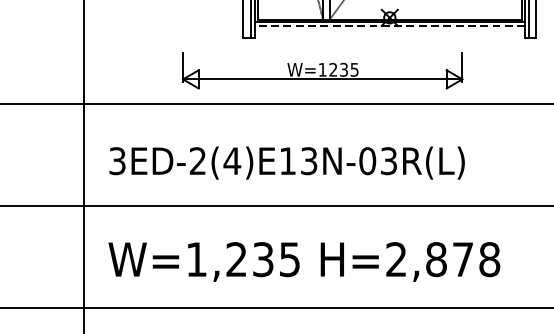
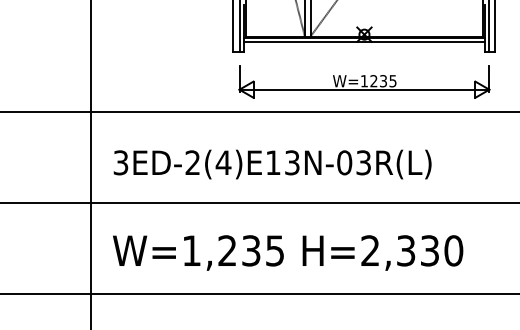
line: (389, 26) -> (364, 42), dashed -> solid
part: (322, 70) -> (364, 81), moved
text: (462, 259) -> (429, 250), H=2,878 -> H=2,330

